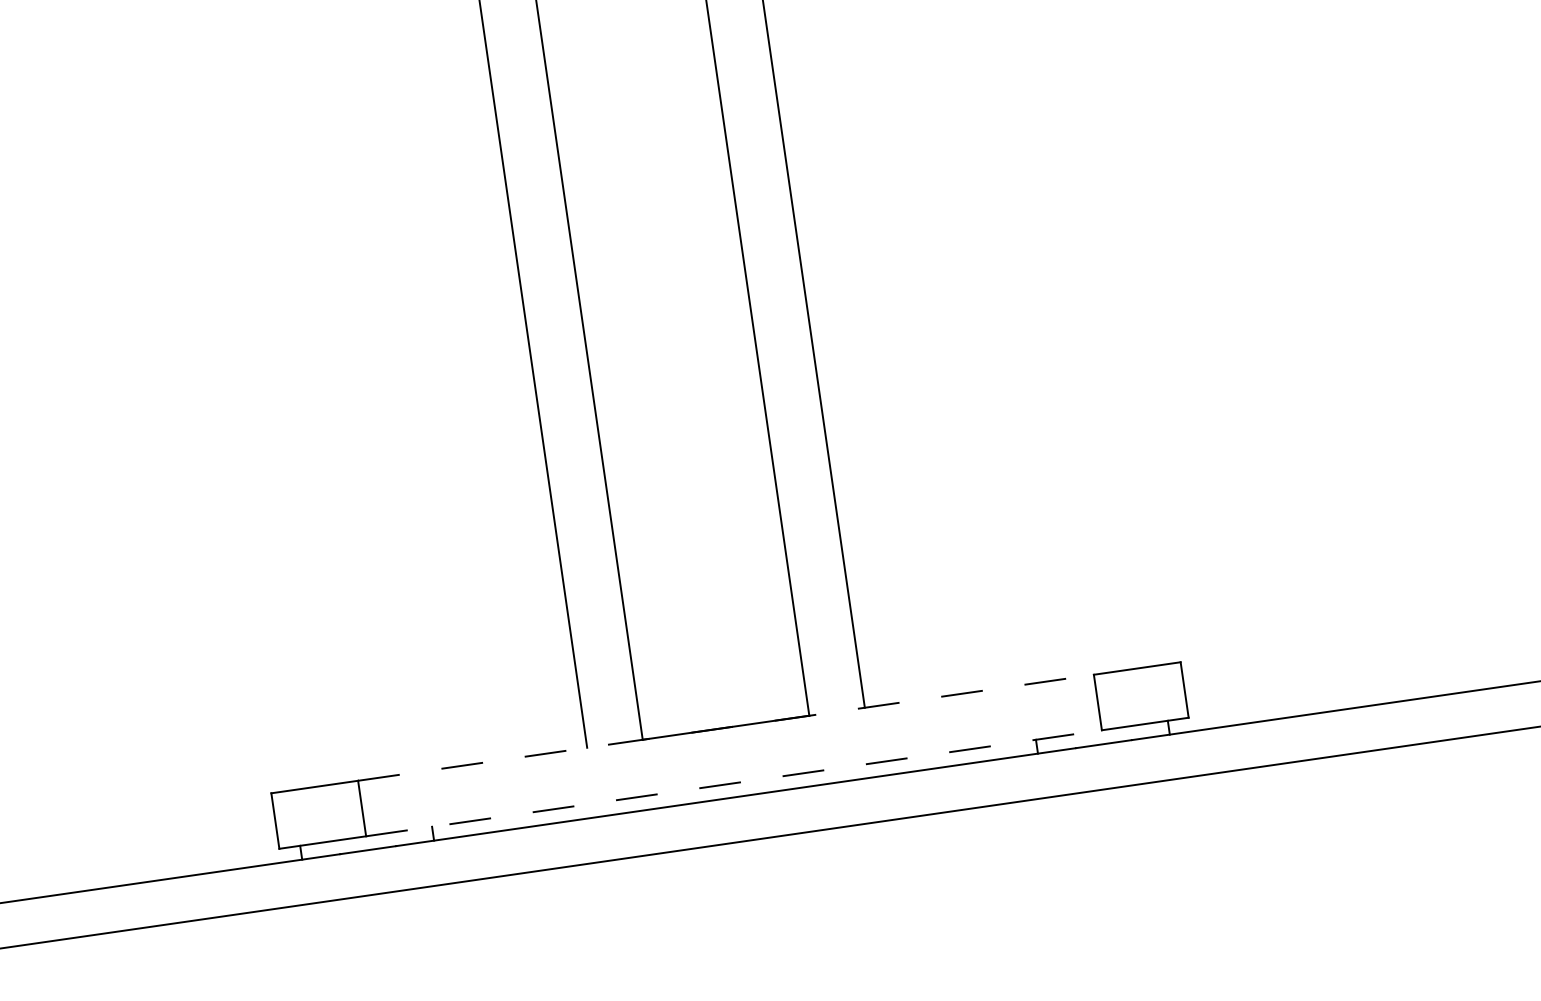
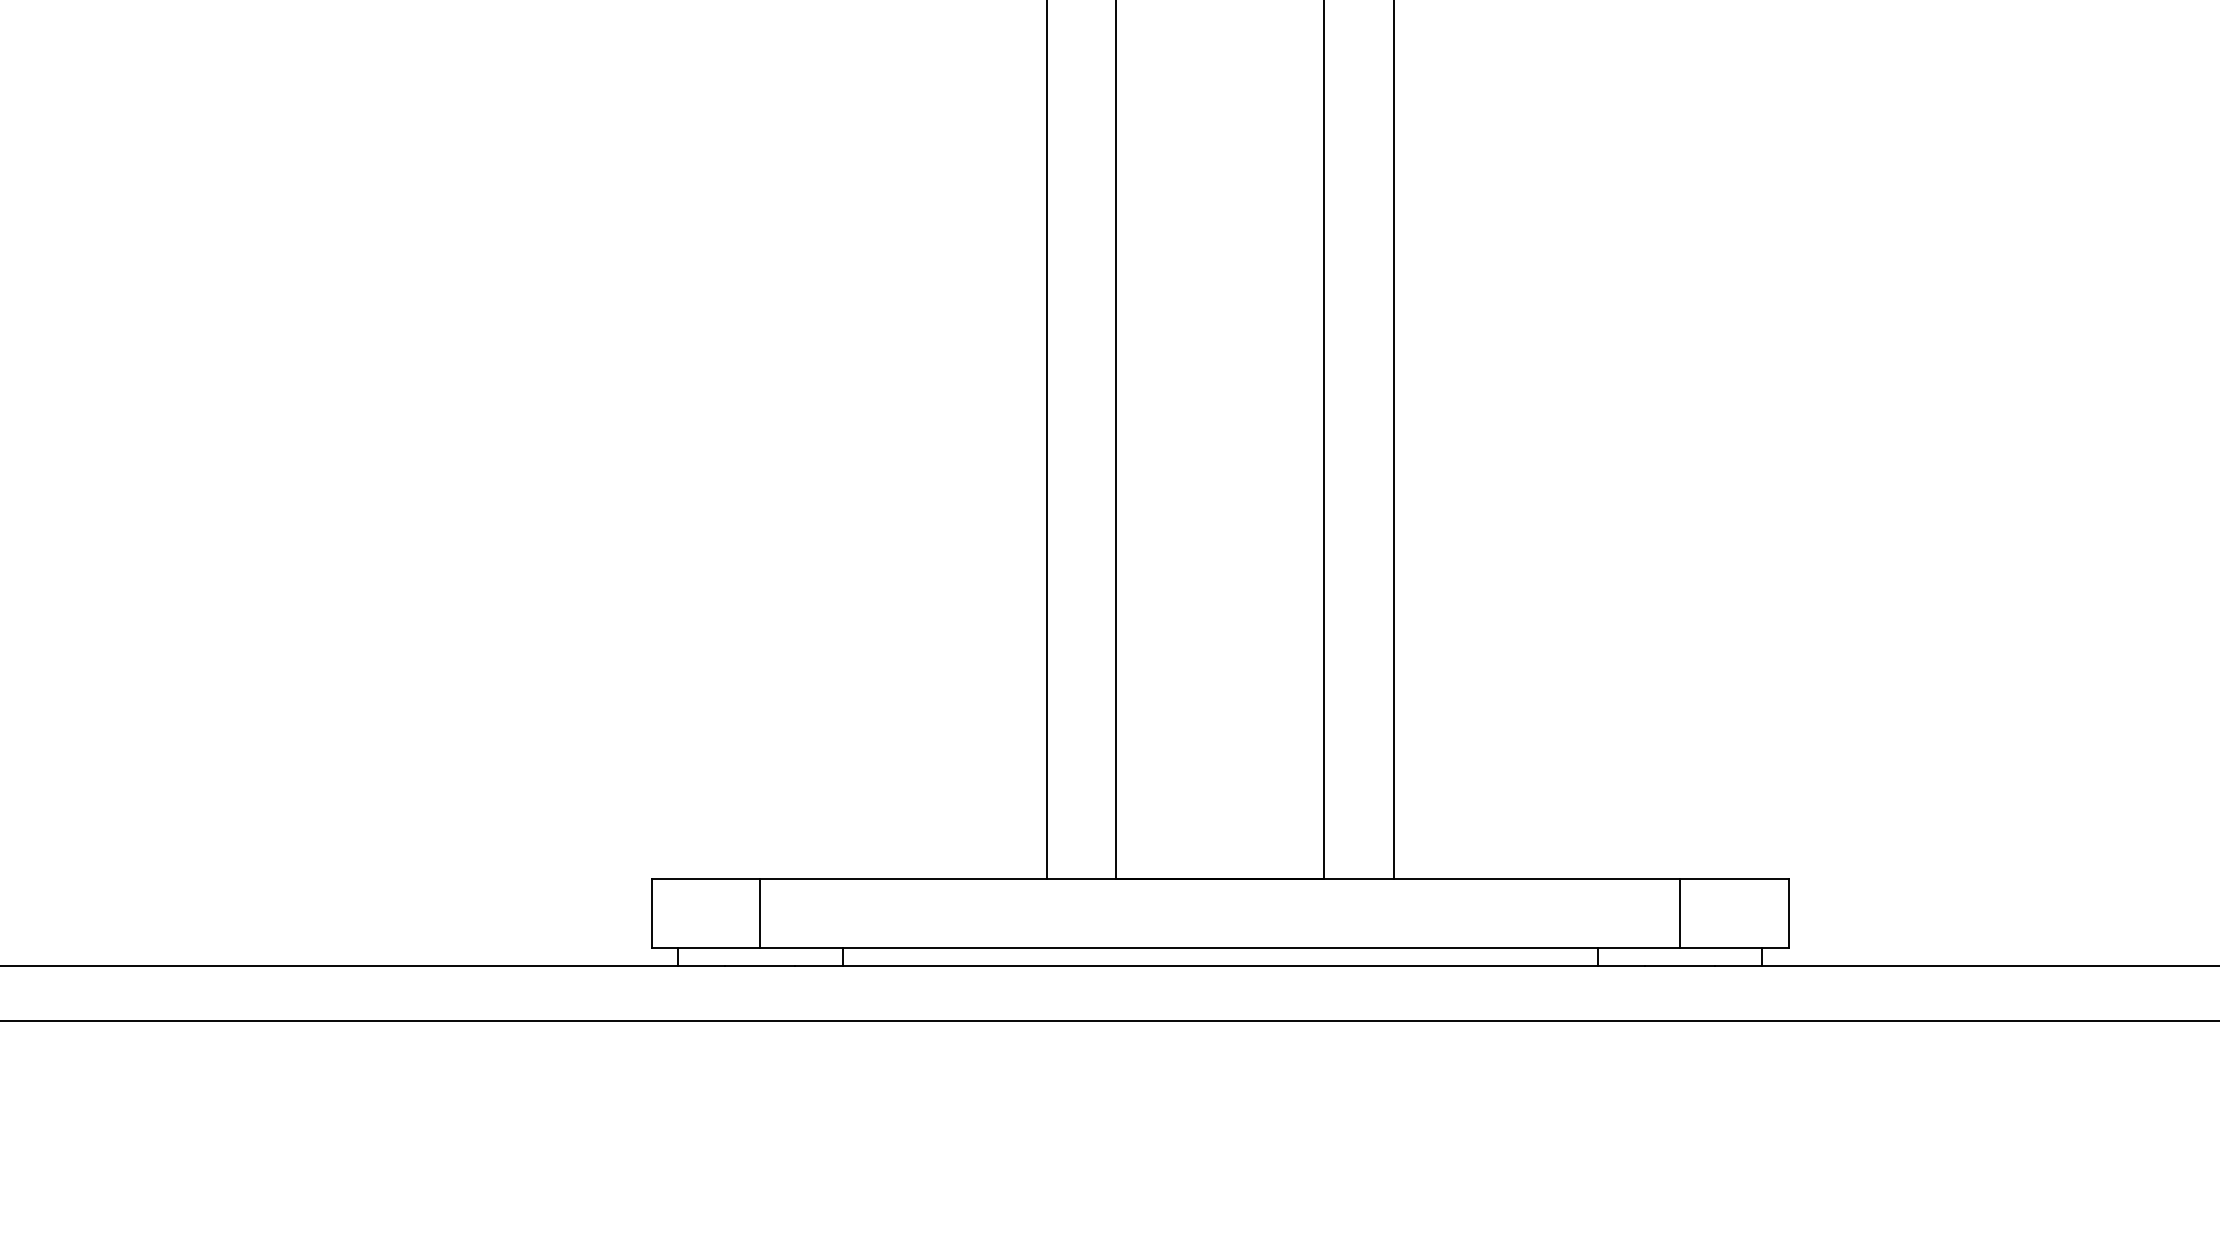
line: (726, 727) -> (1220, 878), dashed -> solid
line: (734, 783) -> (1220, 948), dashed -> solid

